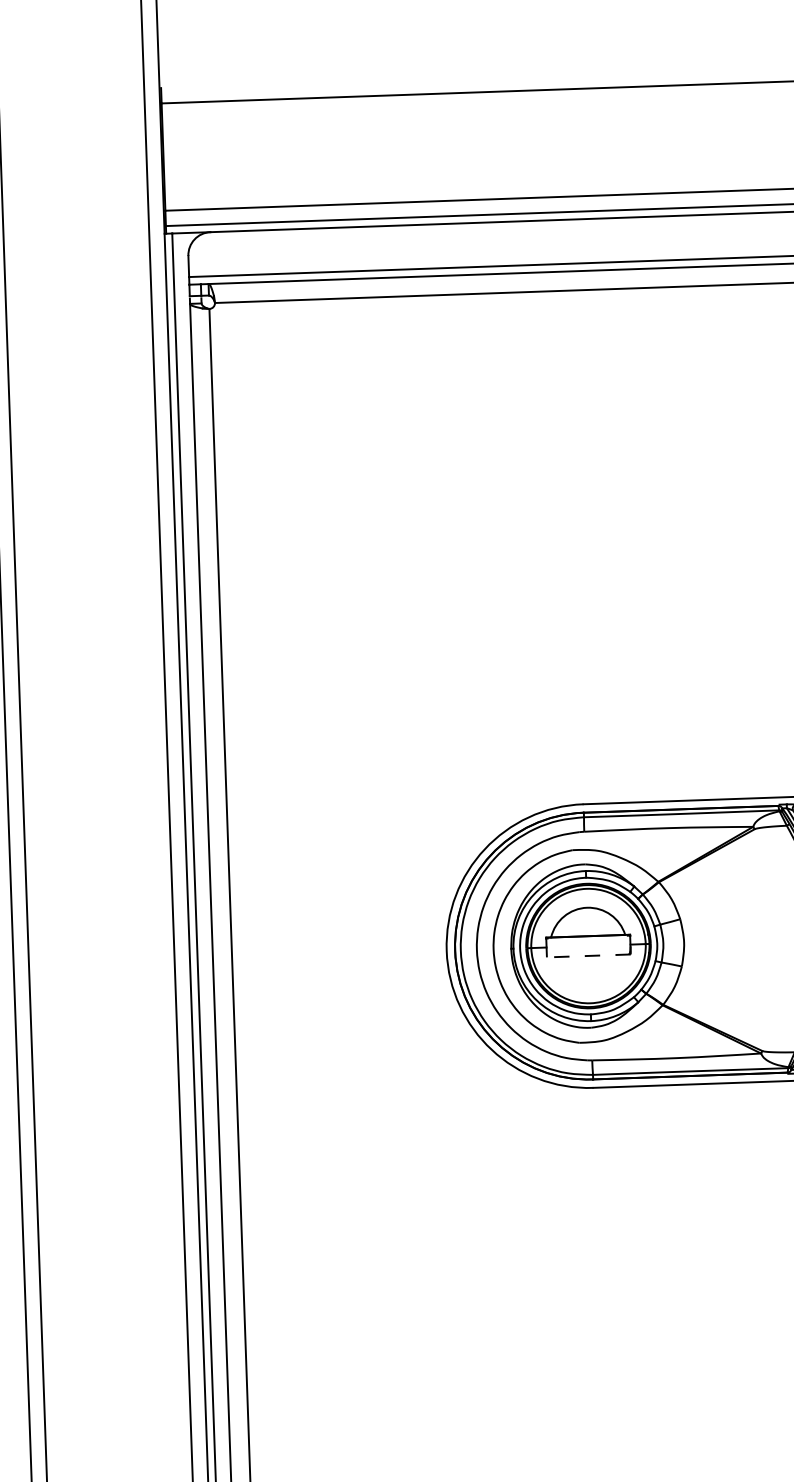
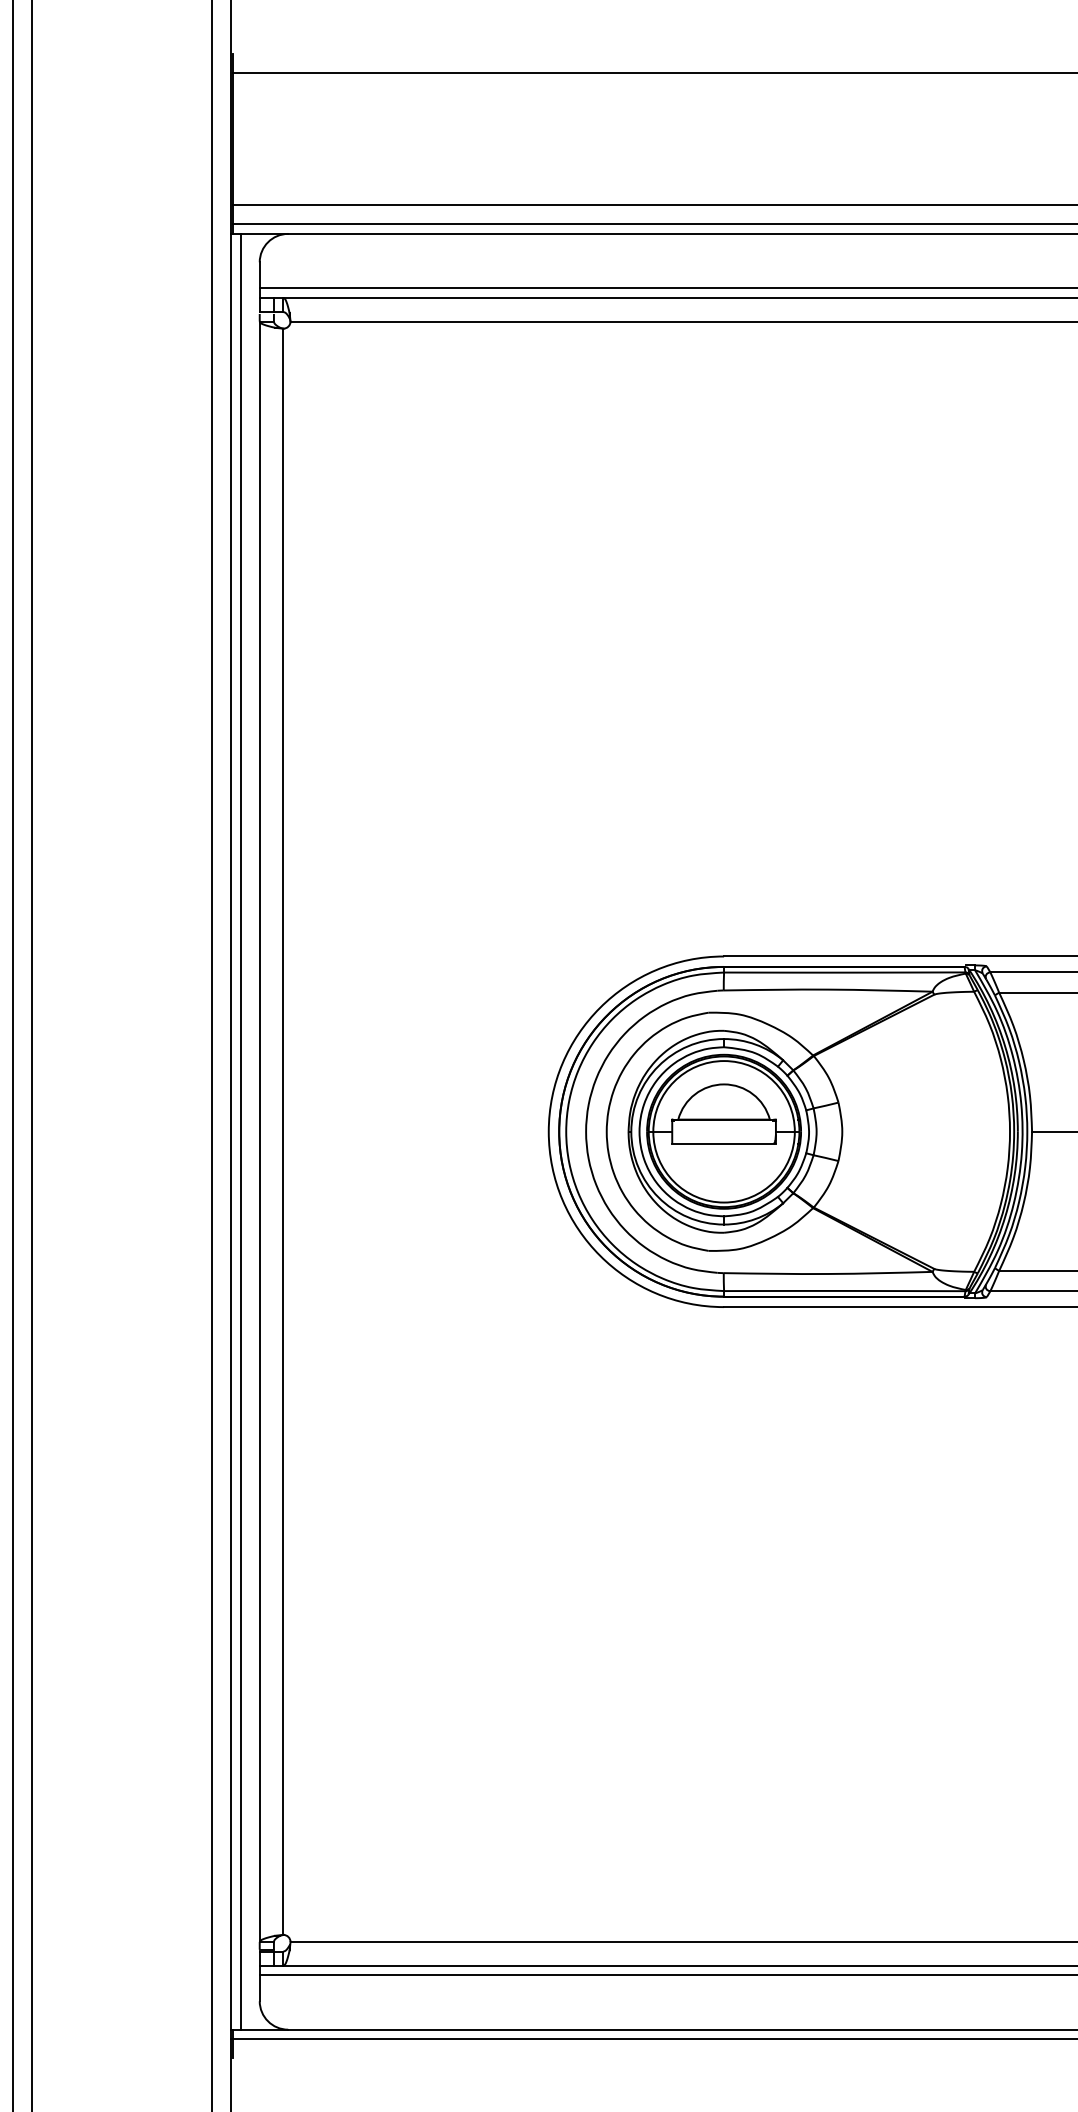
line: (589, 955) -> (724, 1143), dashed -> solid

